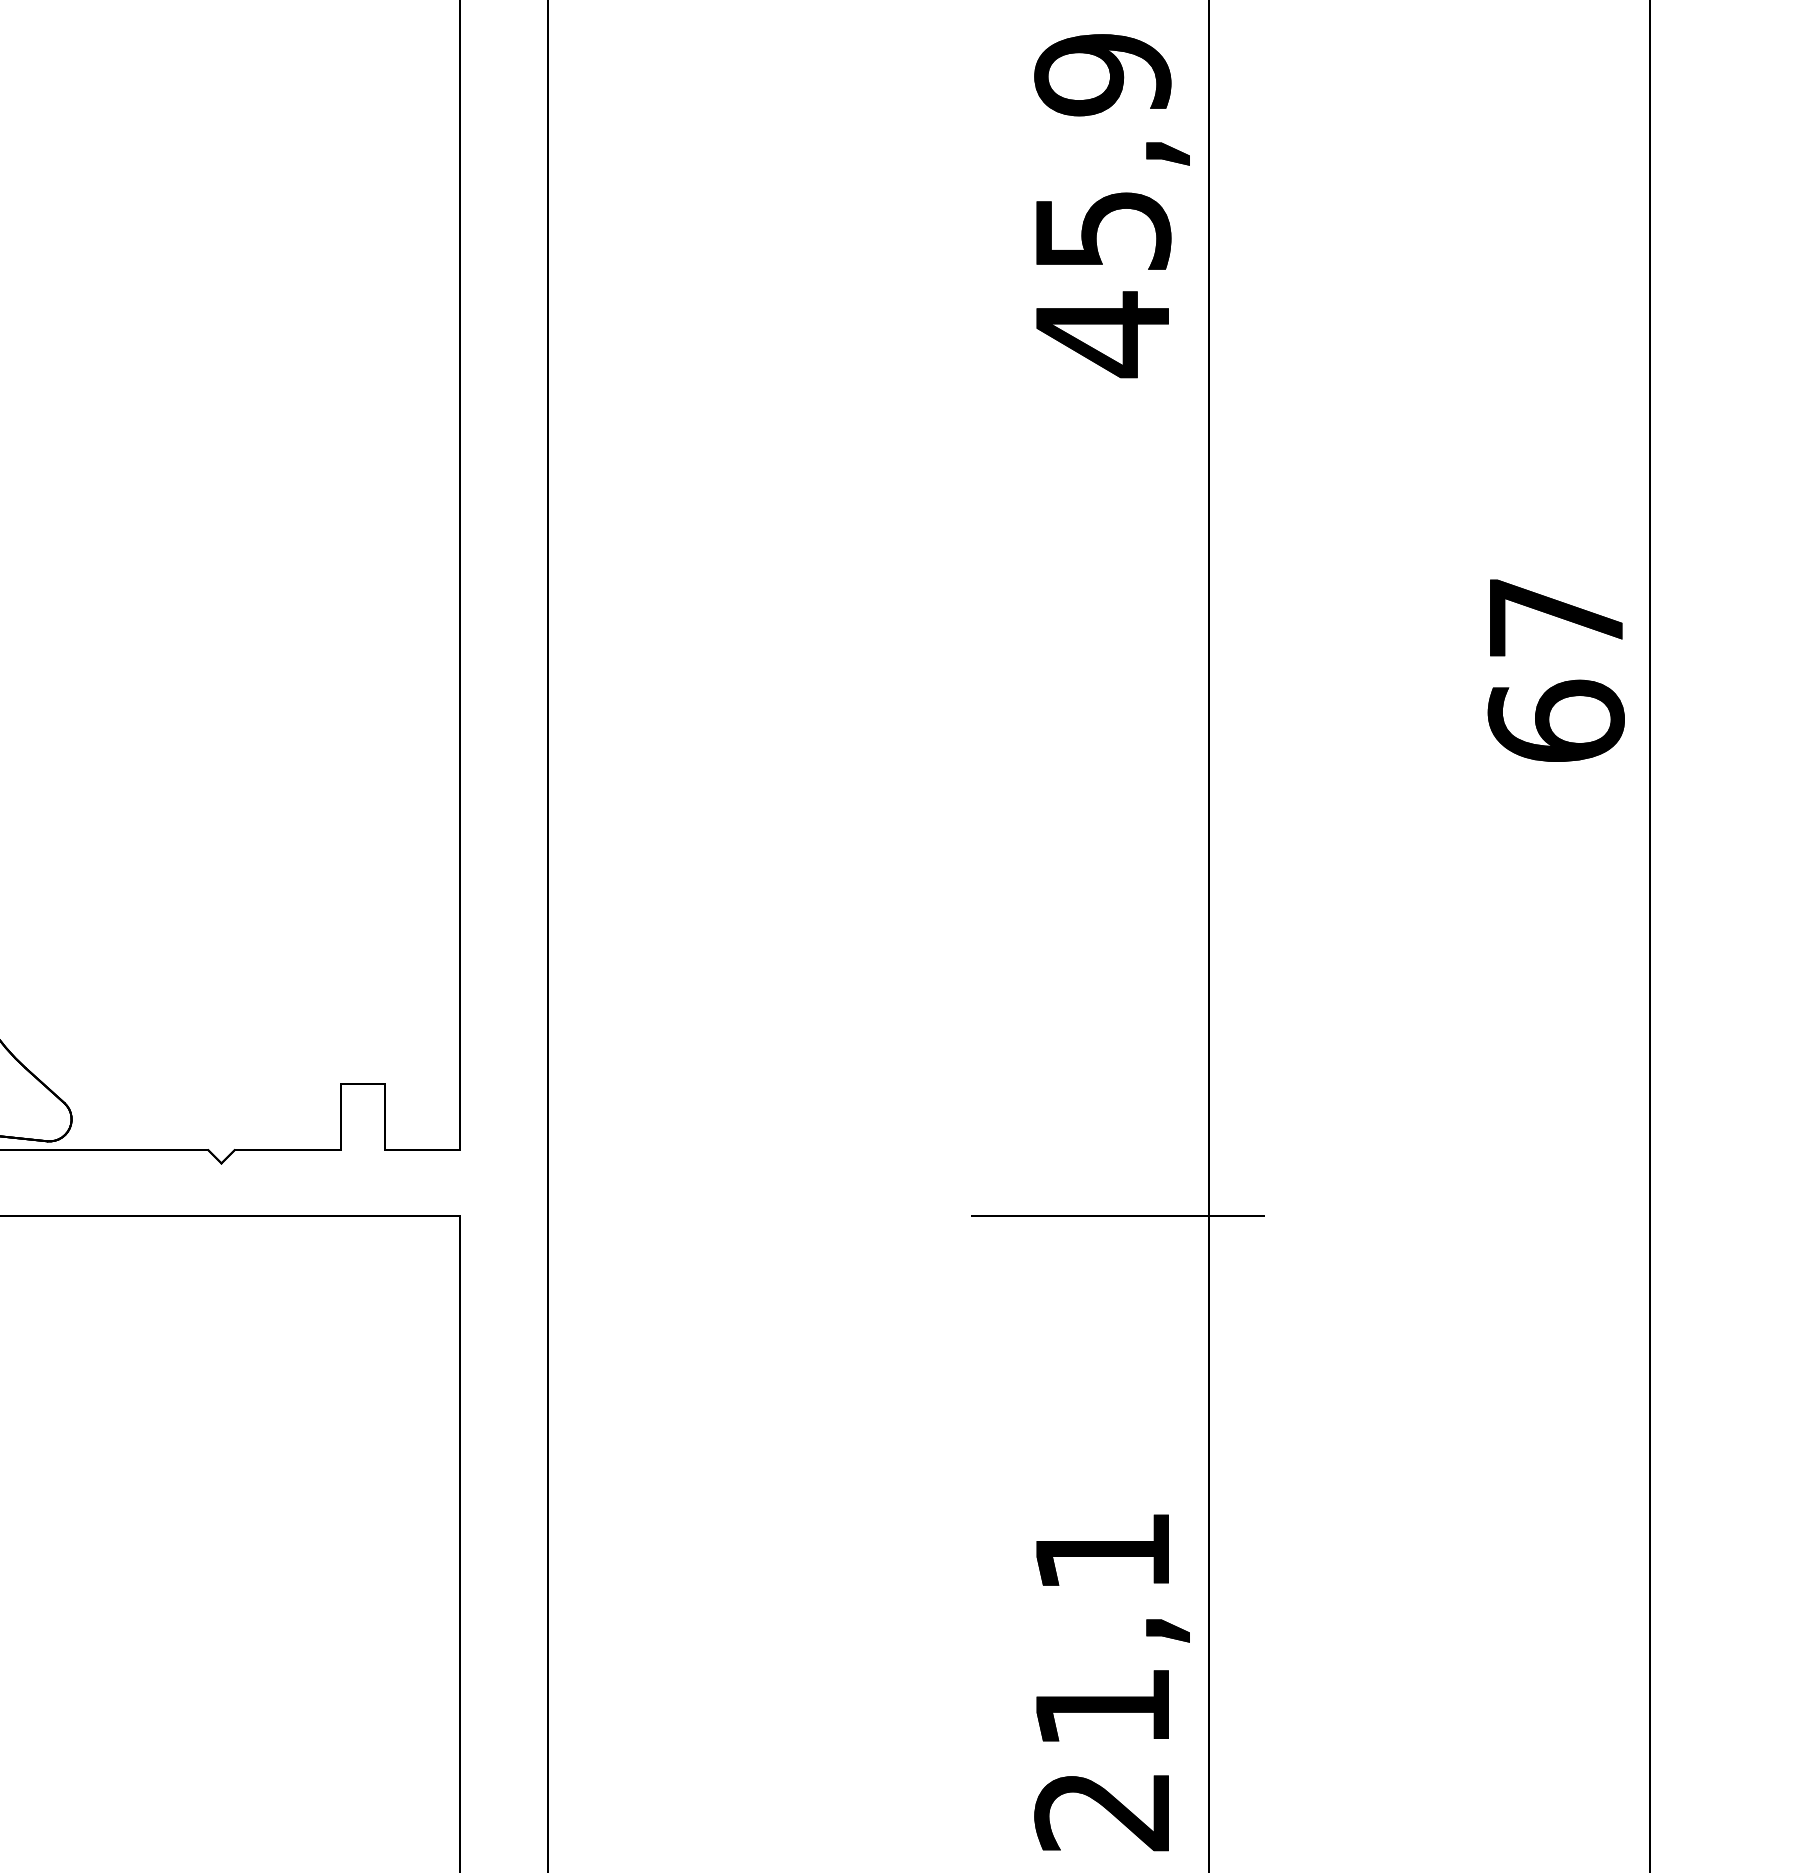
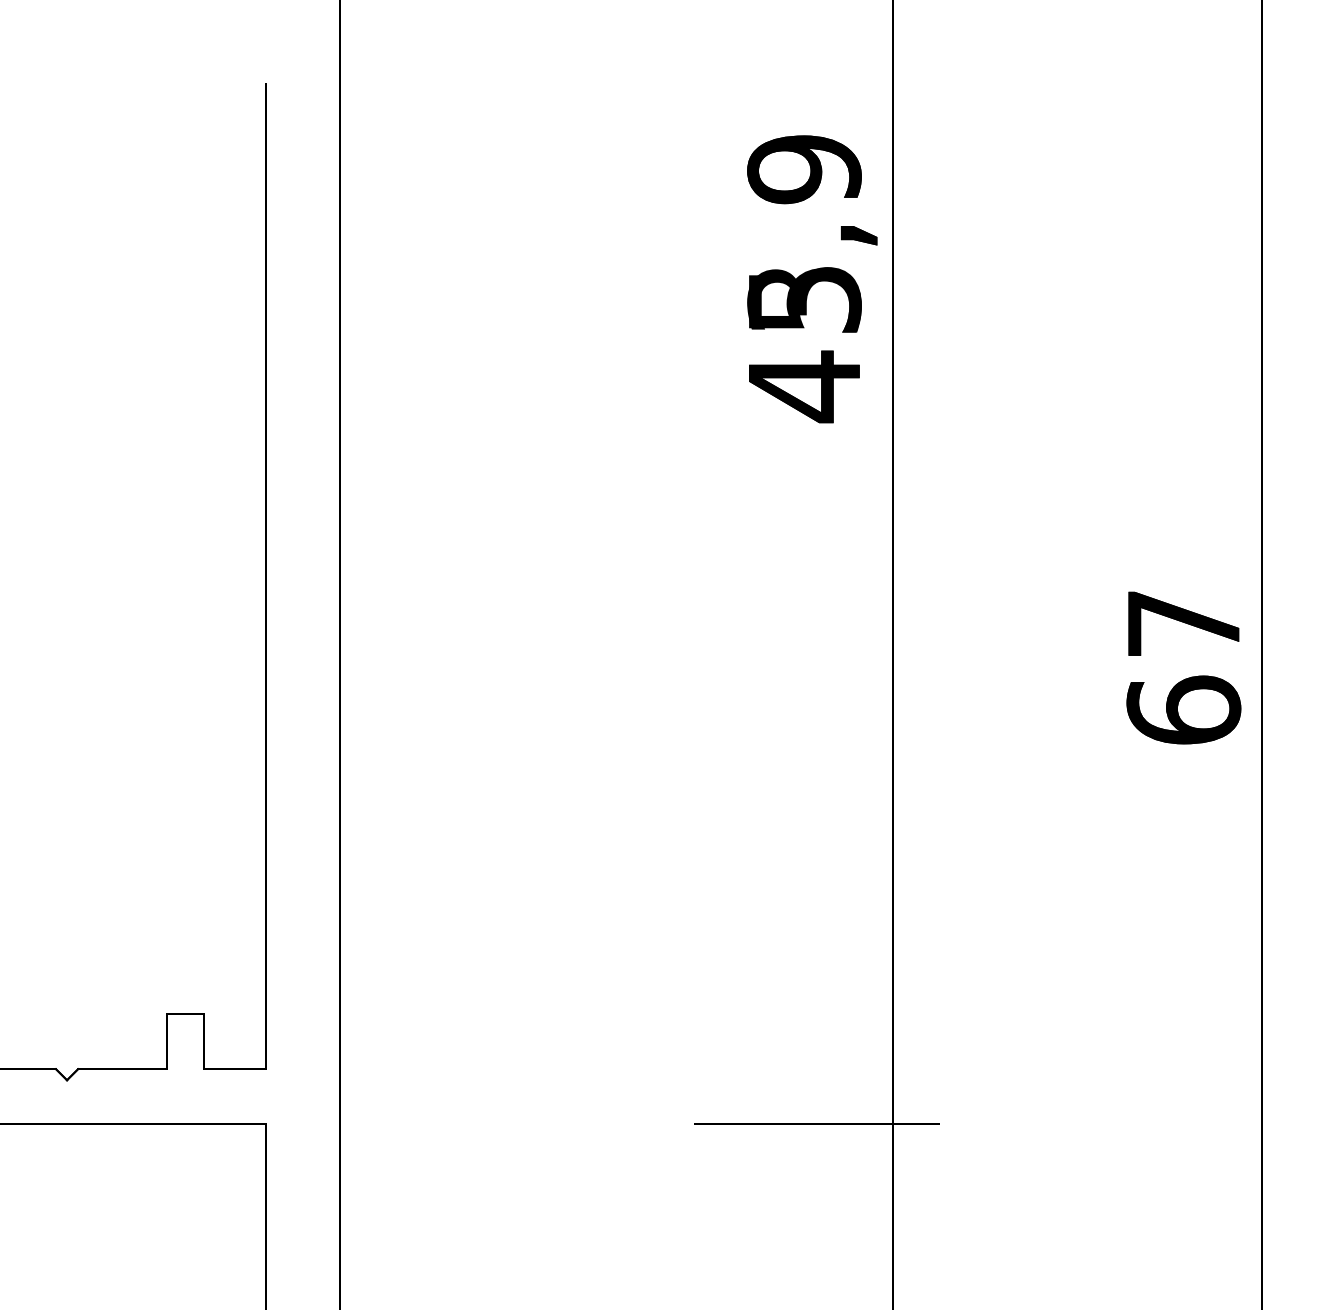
text: (1102, 230) -> (804, 299), 45,9 -> 43,9

